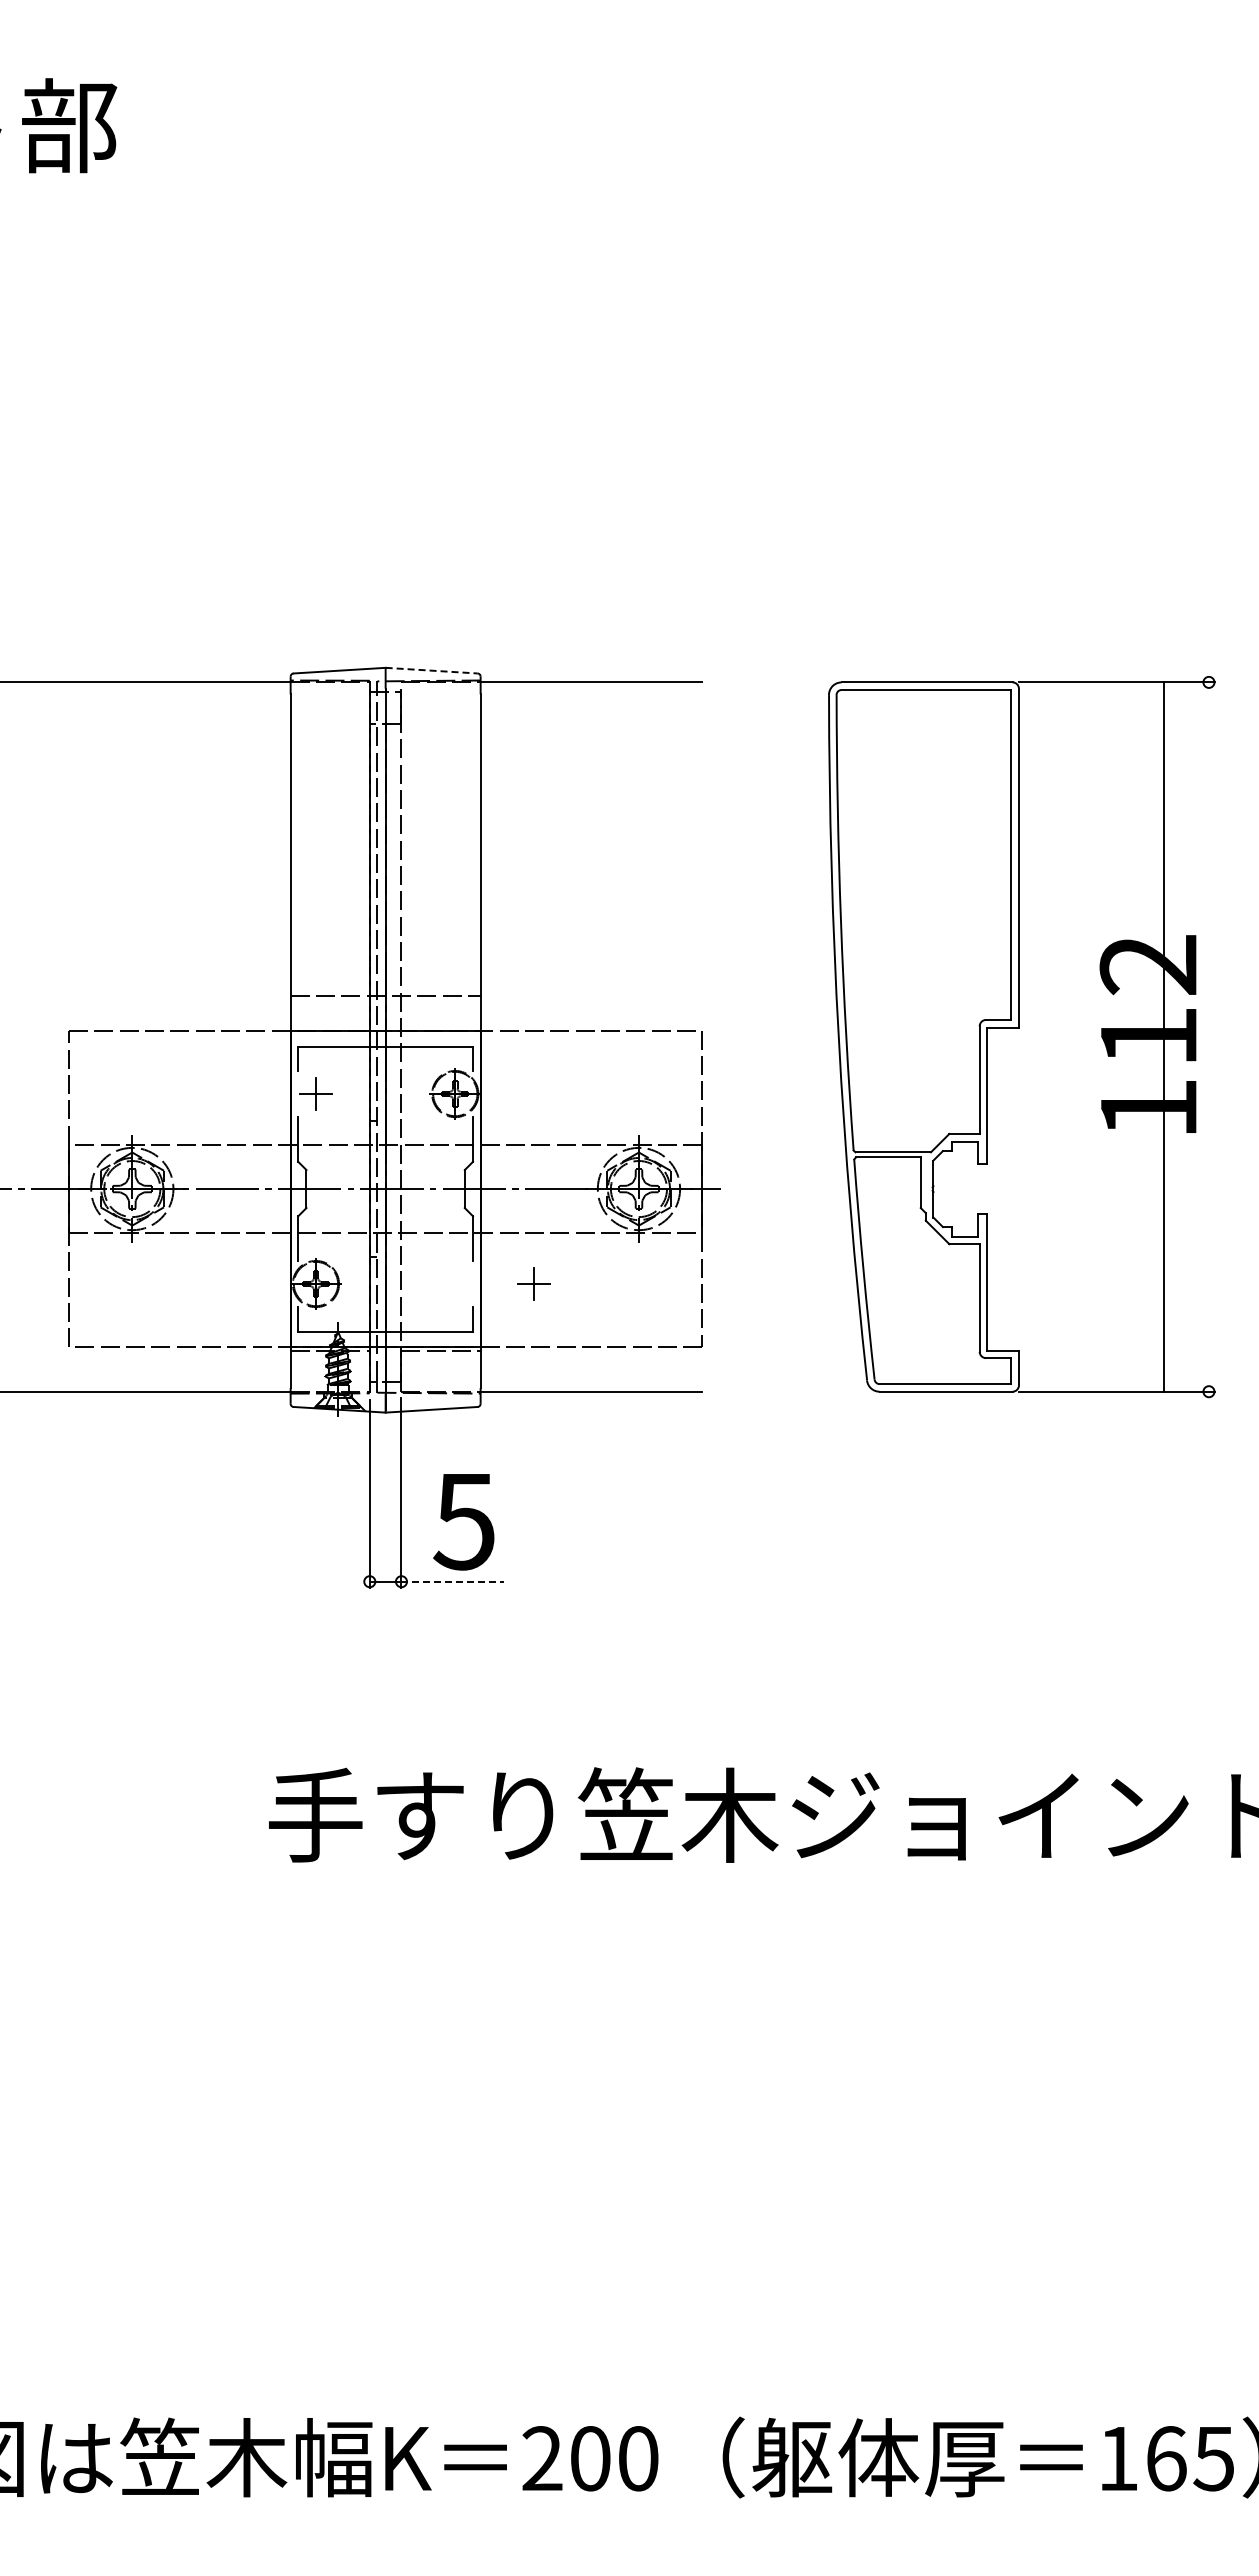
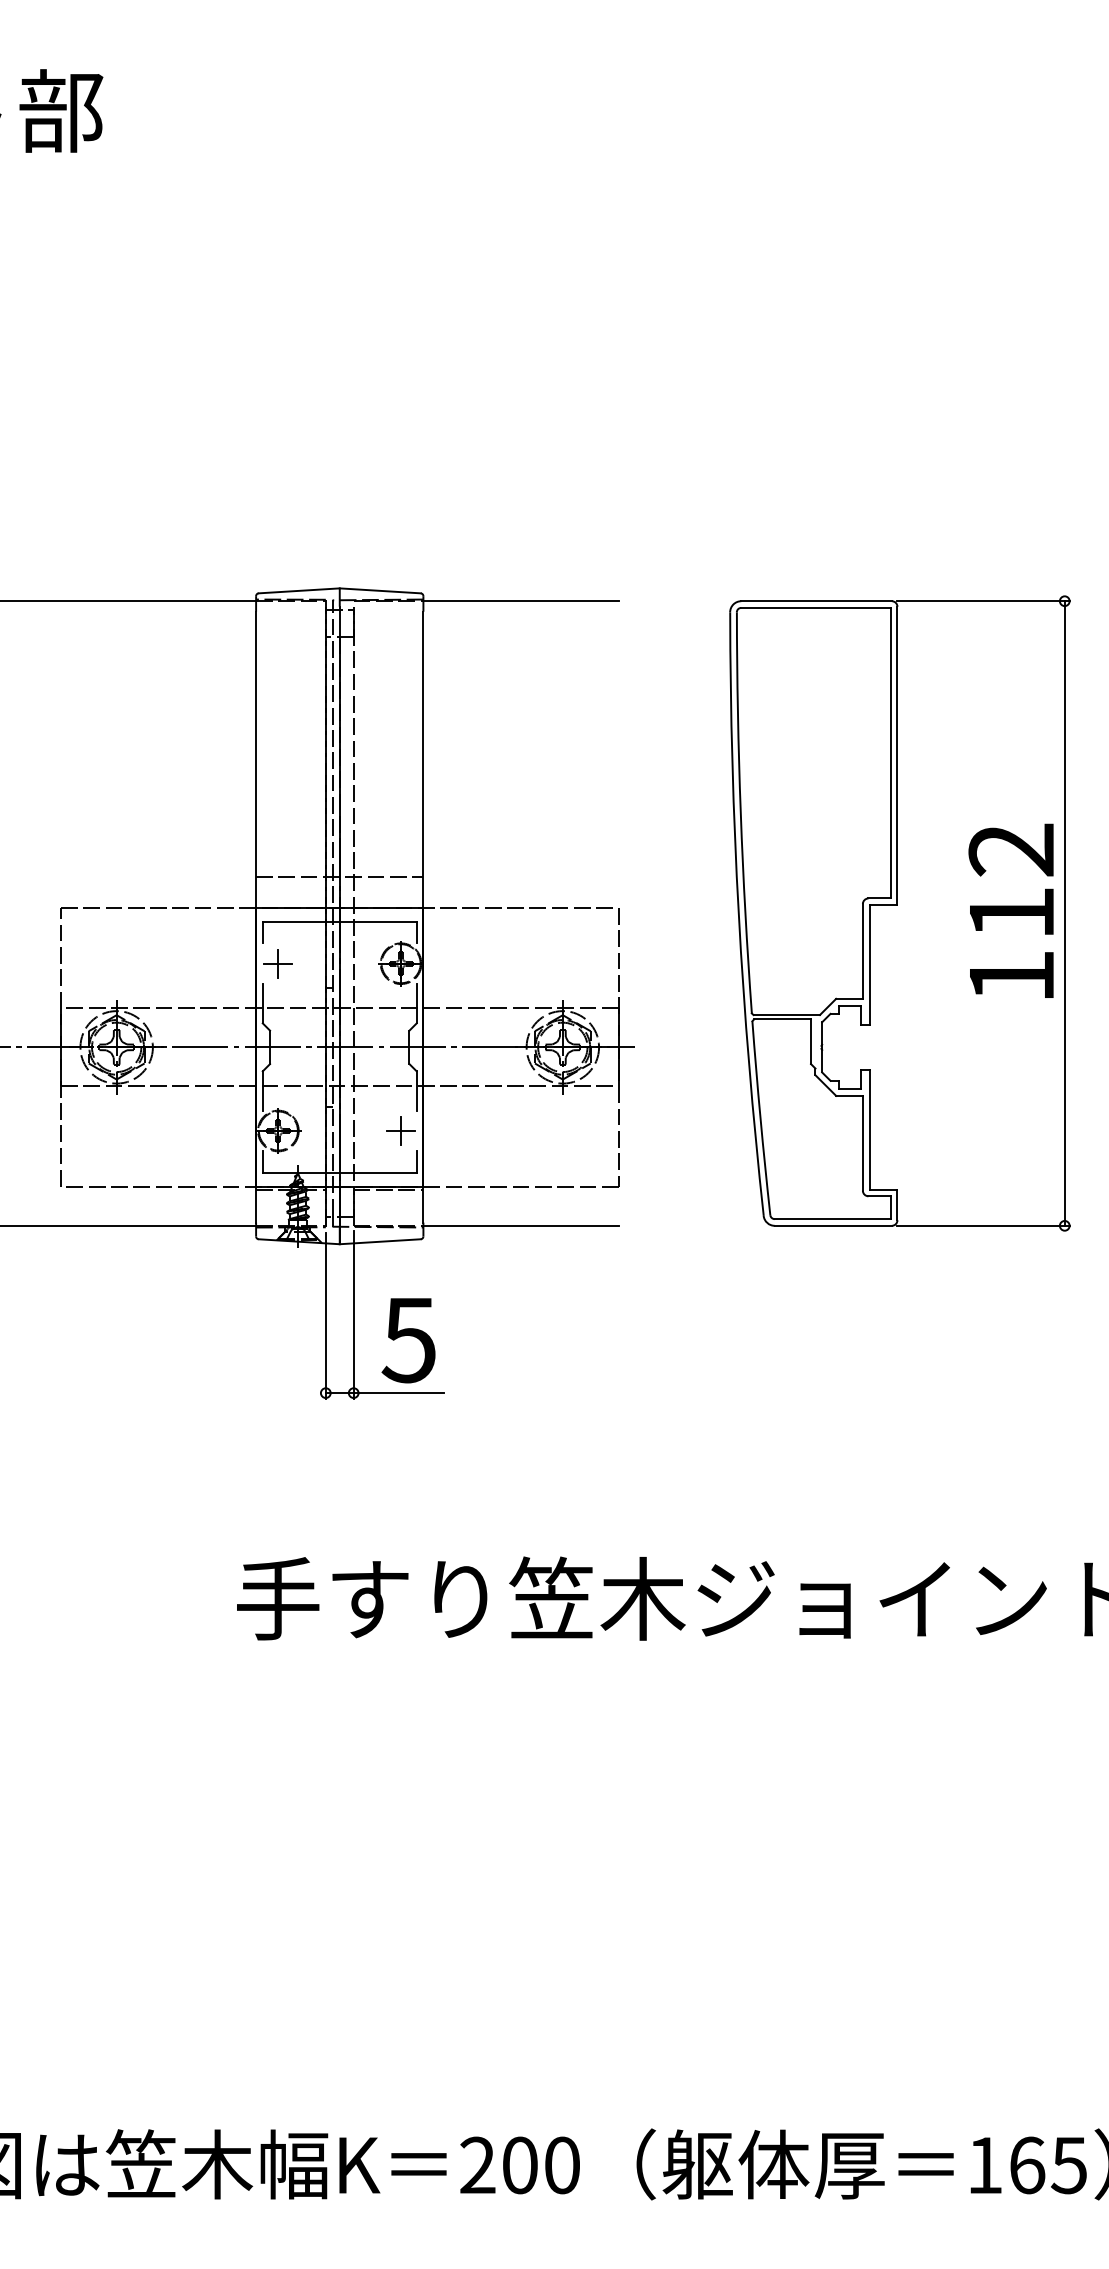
line: (432, 670) -> (381, 590), dashed -> solid
line: (1163, 1036) -> (1064, 913), moved
part: (533, 1283) -> (400, 1130), moved
line: (453, 1581) -> (399, 1392), dashed -> solid

